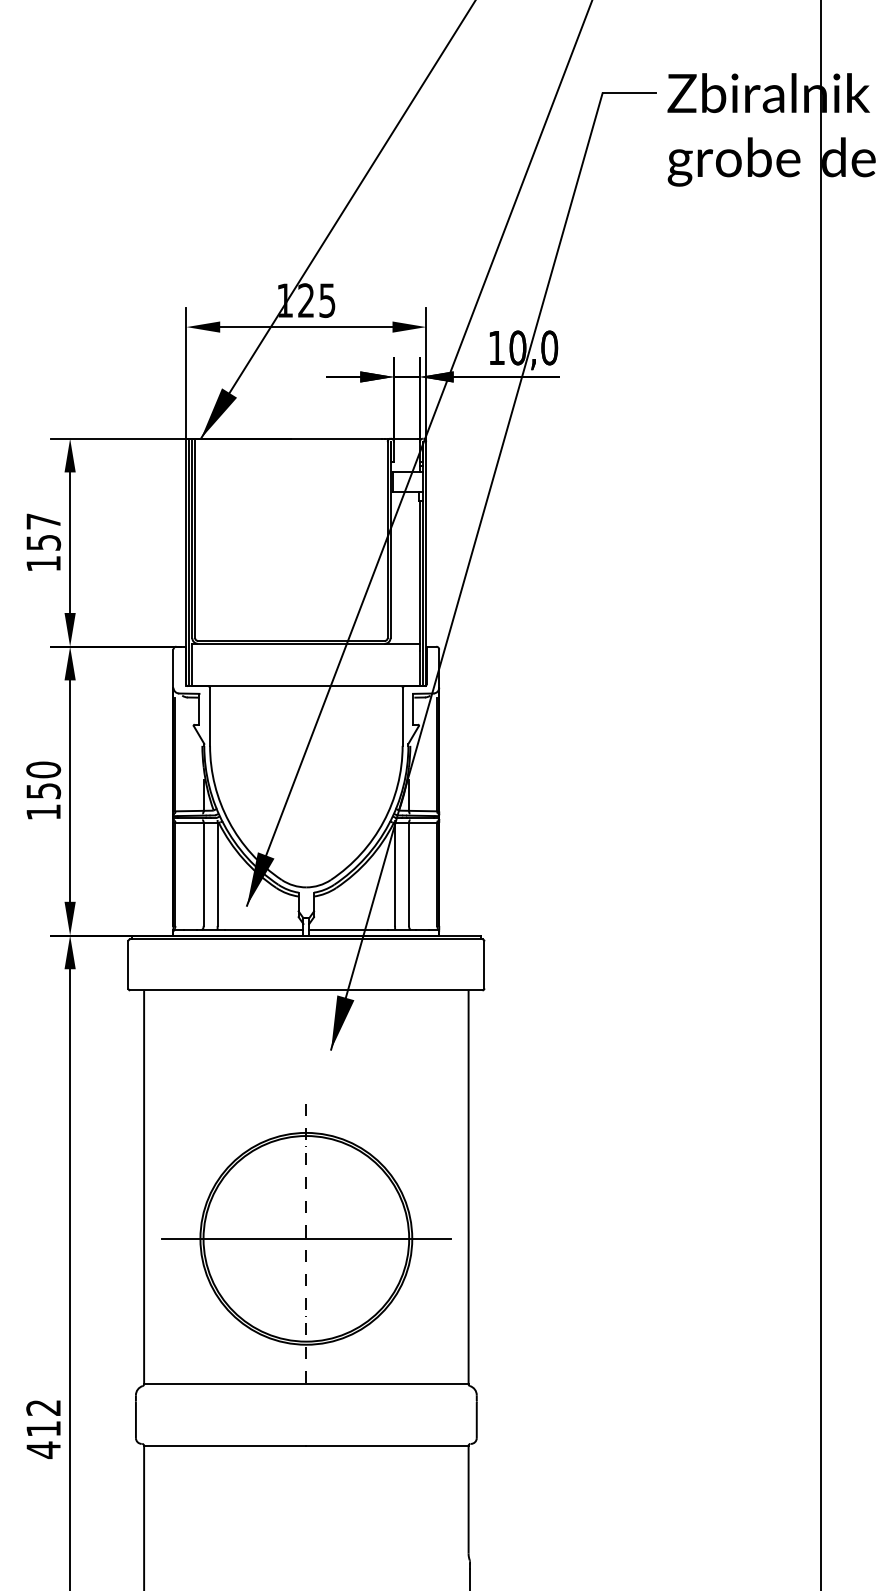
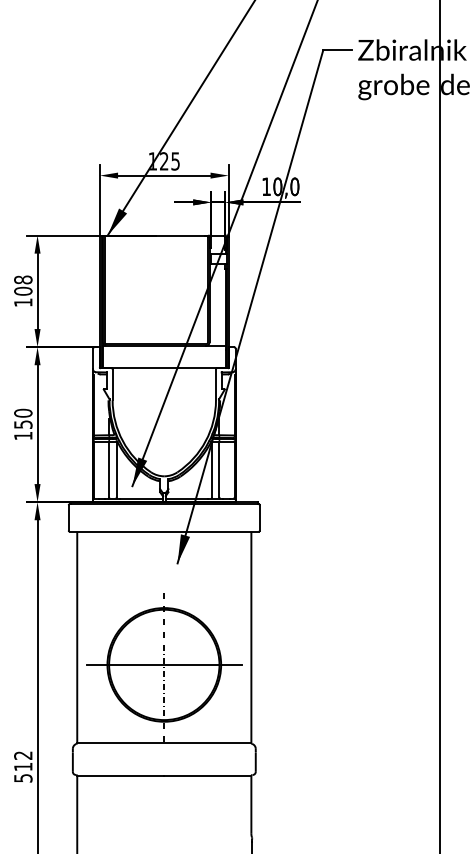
text: (43, 531) -> (23, 285), 157 -> 108
text: (43, 1450) -> (23, 778), 412 -> 512

